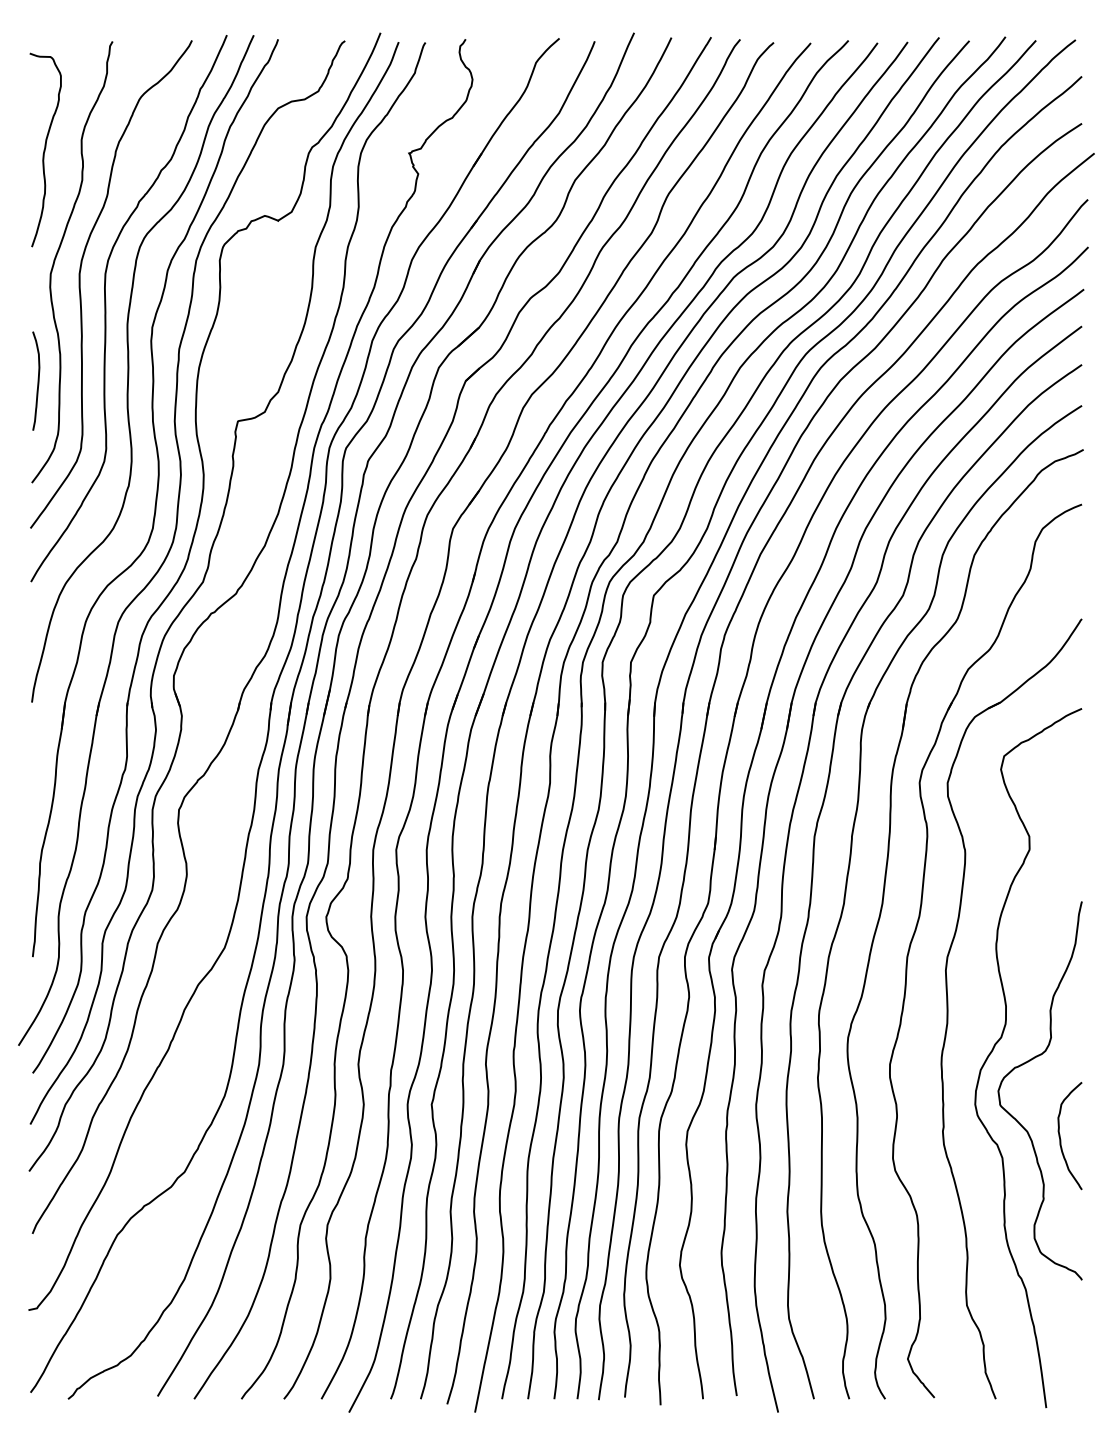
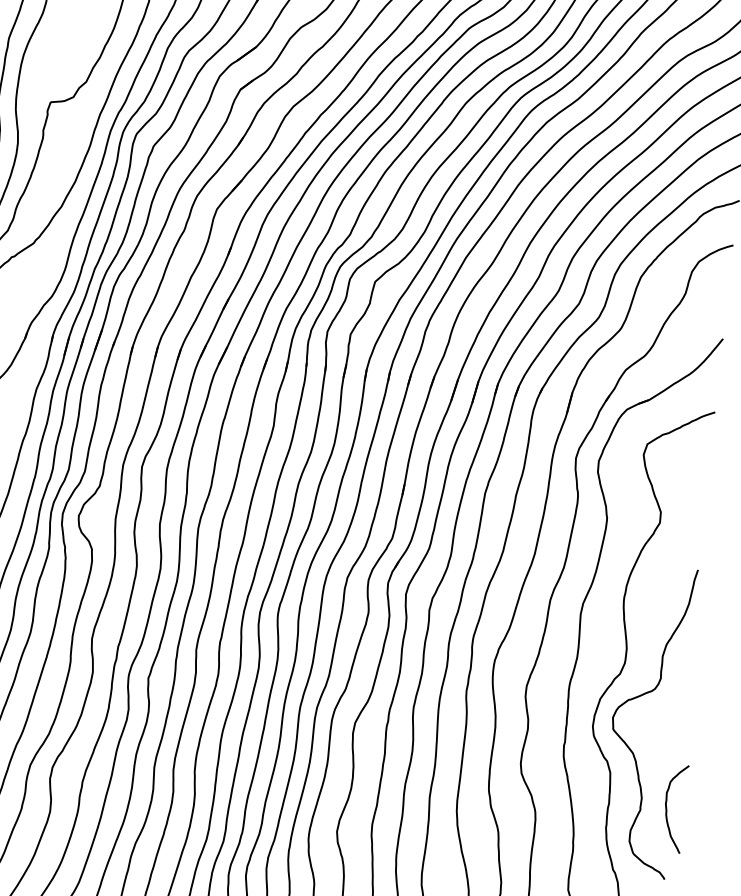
curve: (1061, 1139) -> (667, 810), moved

